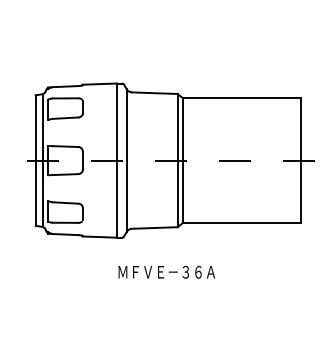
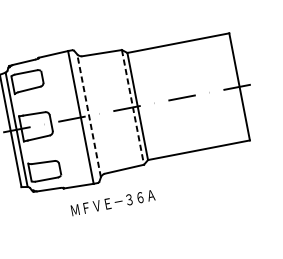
line: (126, 160) -> (88, 115), solid -> dashed
line: (177, 160) -> (132, 107), solid -> dashed
text: (166, 271) -> (112, 202), moved

